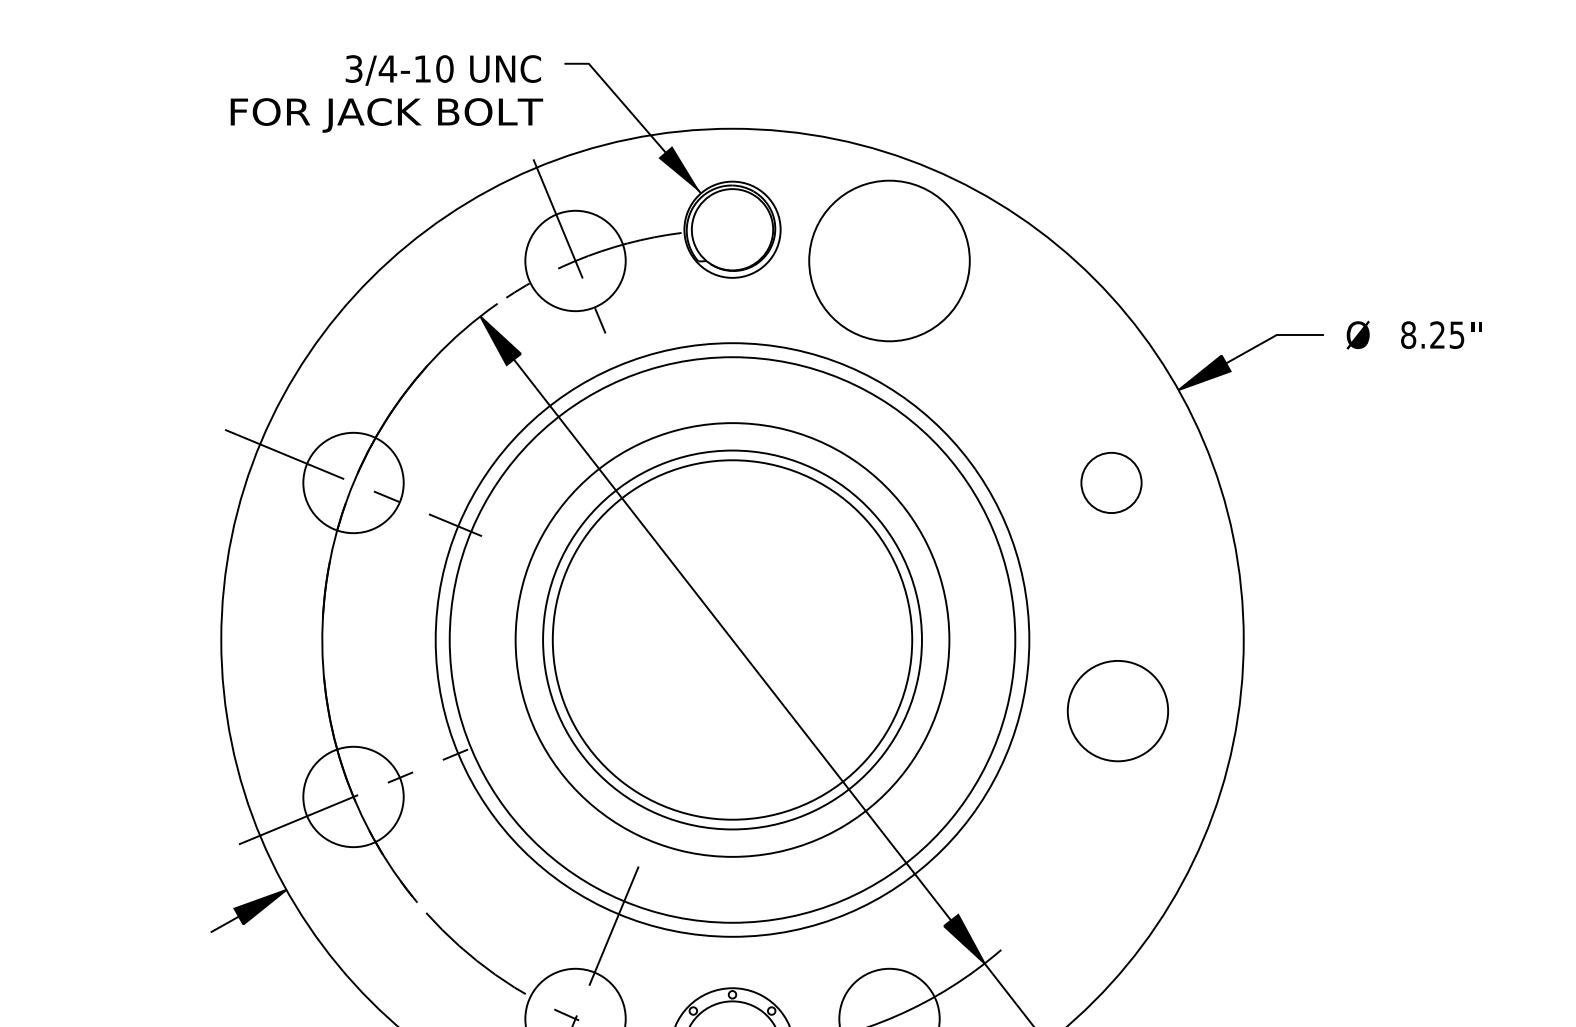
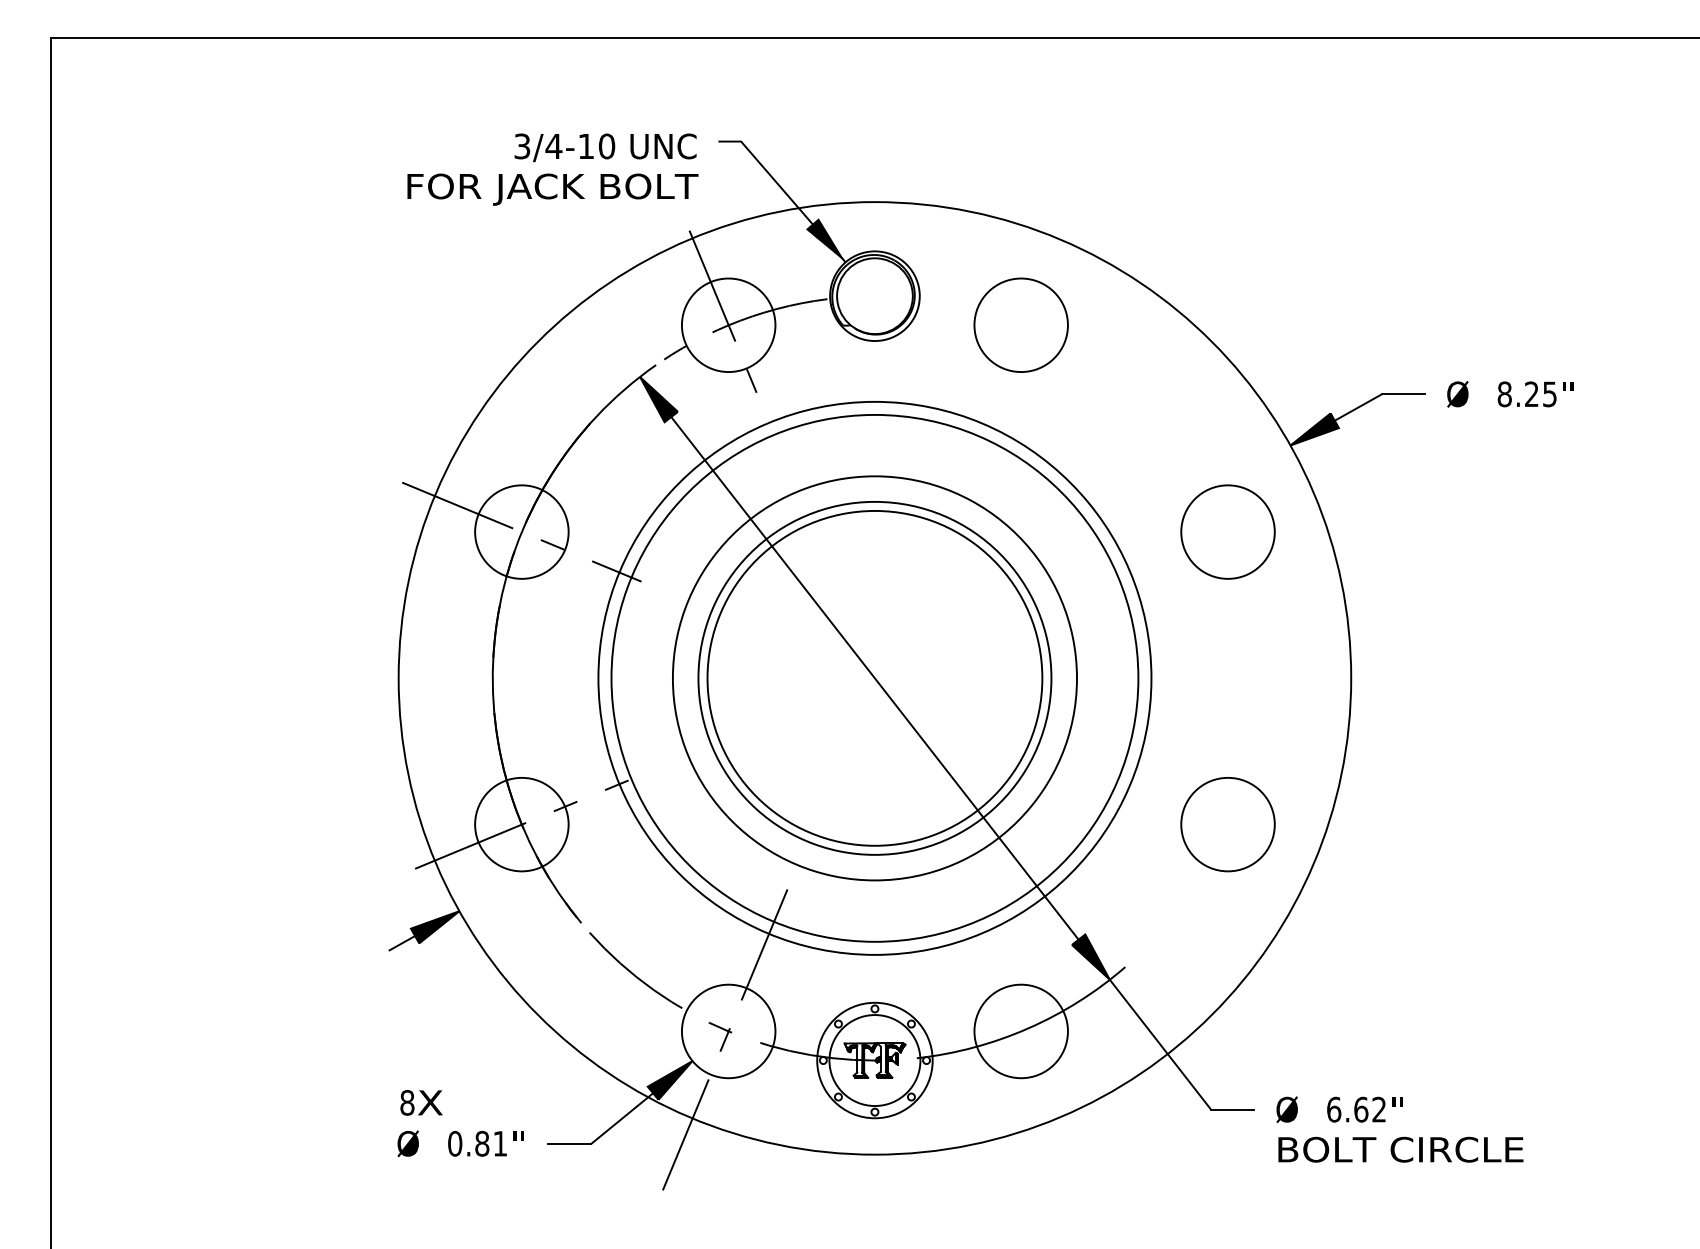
circle: (888, 261) -> (1020, 325), size x0.62
circle: (1110, 482) -> (1227, 531), size x1.67
circle: (1117, 710) -> (1227, 824), moved

